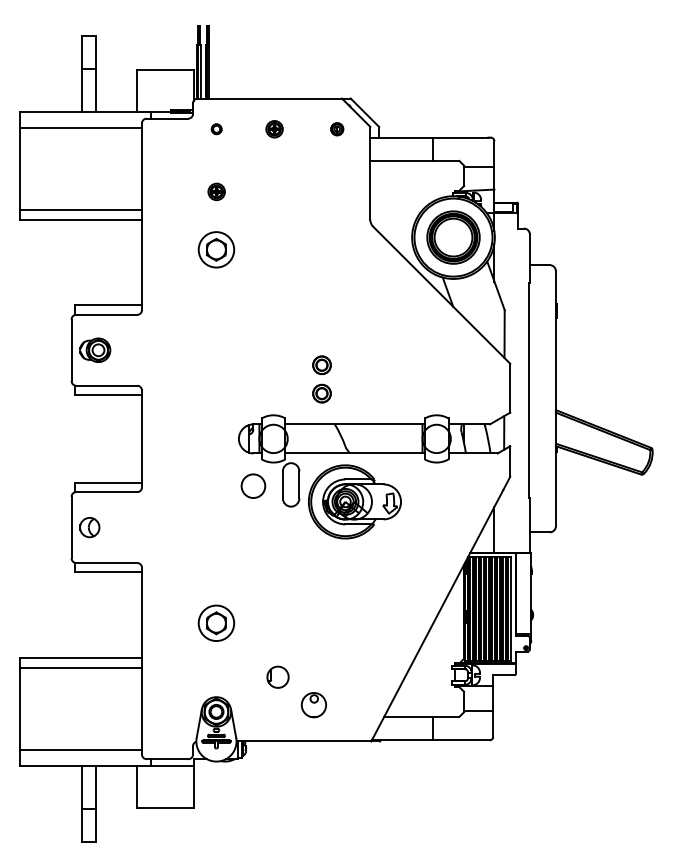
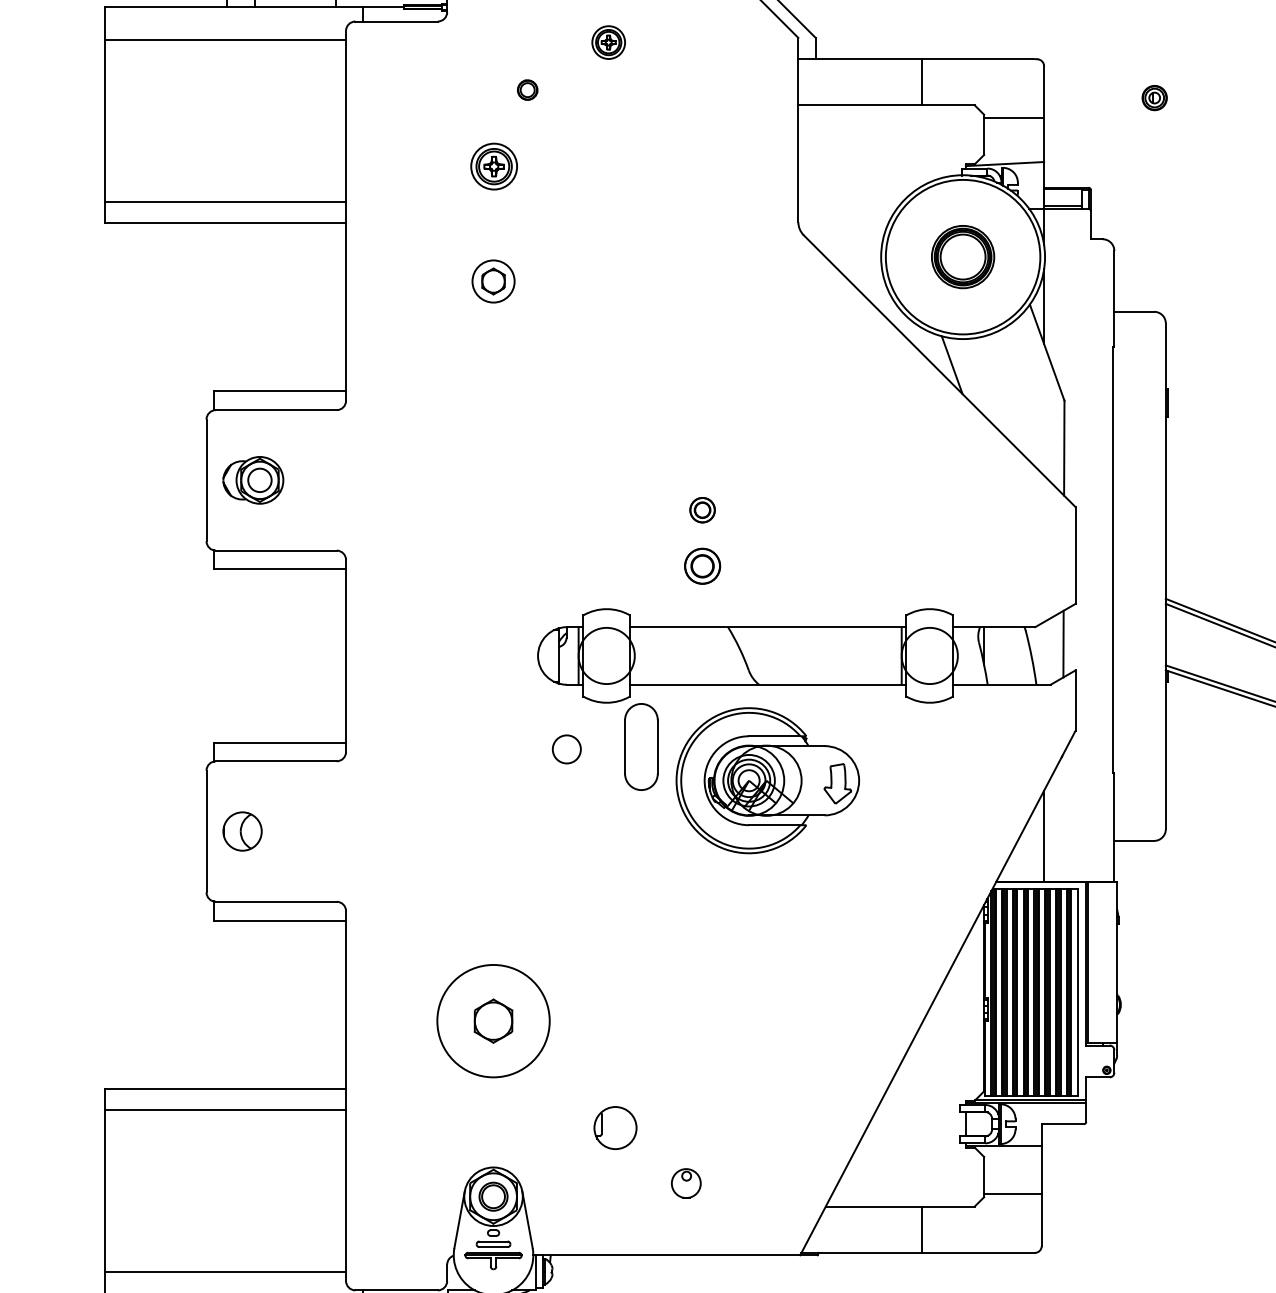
part: (216, 129) -> (527, 90), moved
part: (337, 129) -> (1155, 98), moved
part: (216, 191) -> (493, 165), size x1.4
part: (453, 237) -> (963, 256), size x0.6
part: (216, 249) -> (493, 280), size x0.6
part: (321, 365) -> (701, 510), size x0.7
circle: (253, 485) -> (566, 748), size x0.6
circle: (216, 623) -> (493, 1021), size x1.6
part: (313, 705) -> (685, 1183), size x0.6

